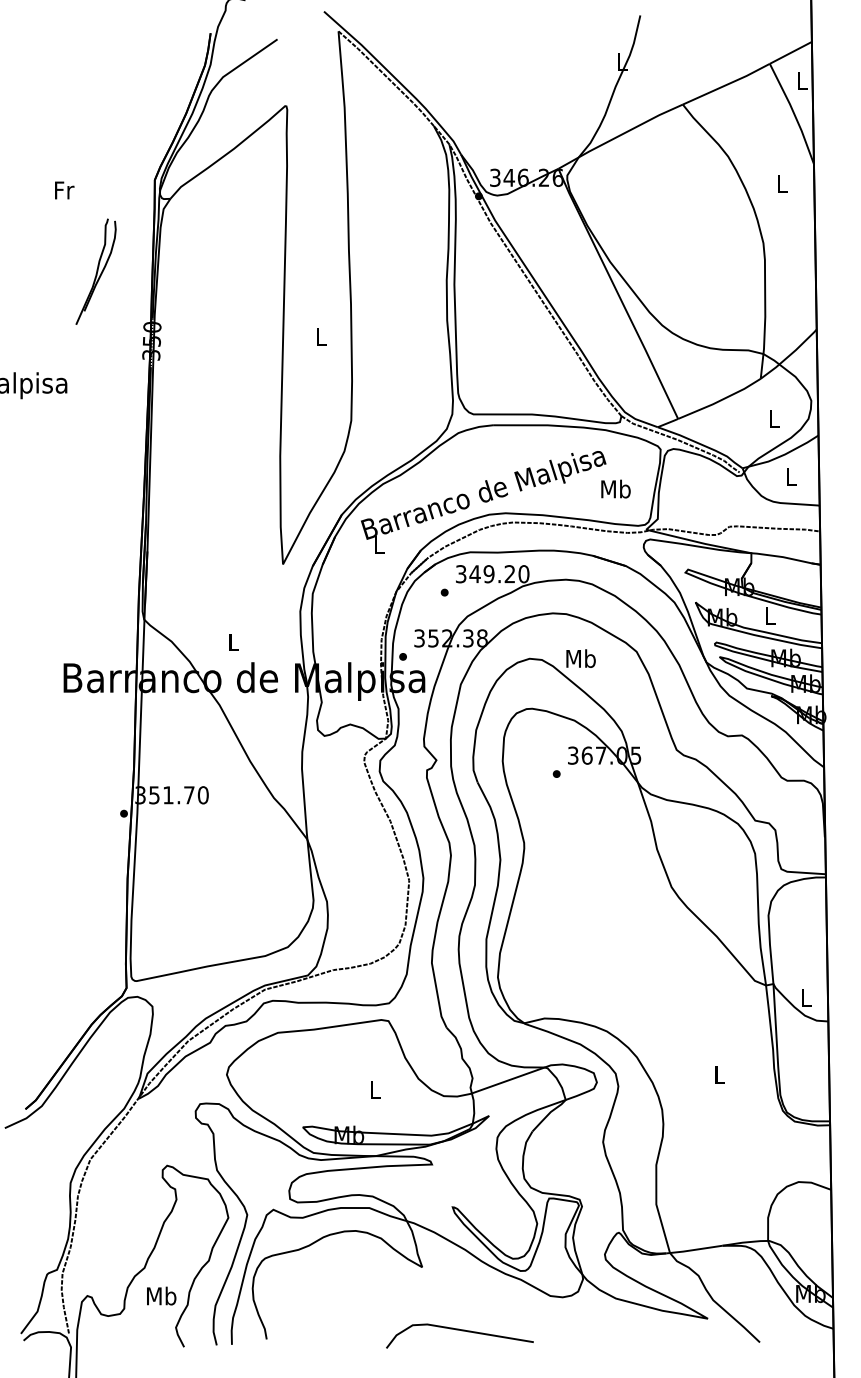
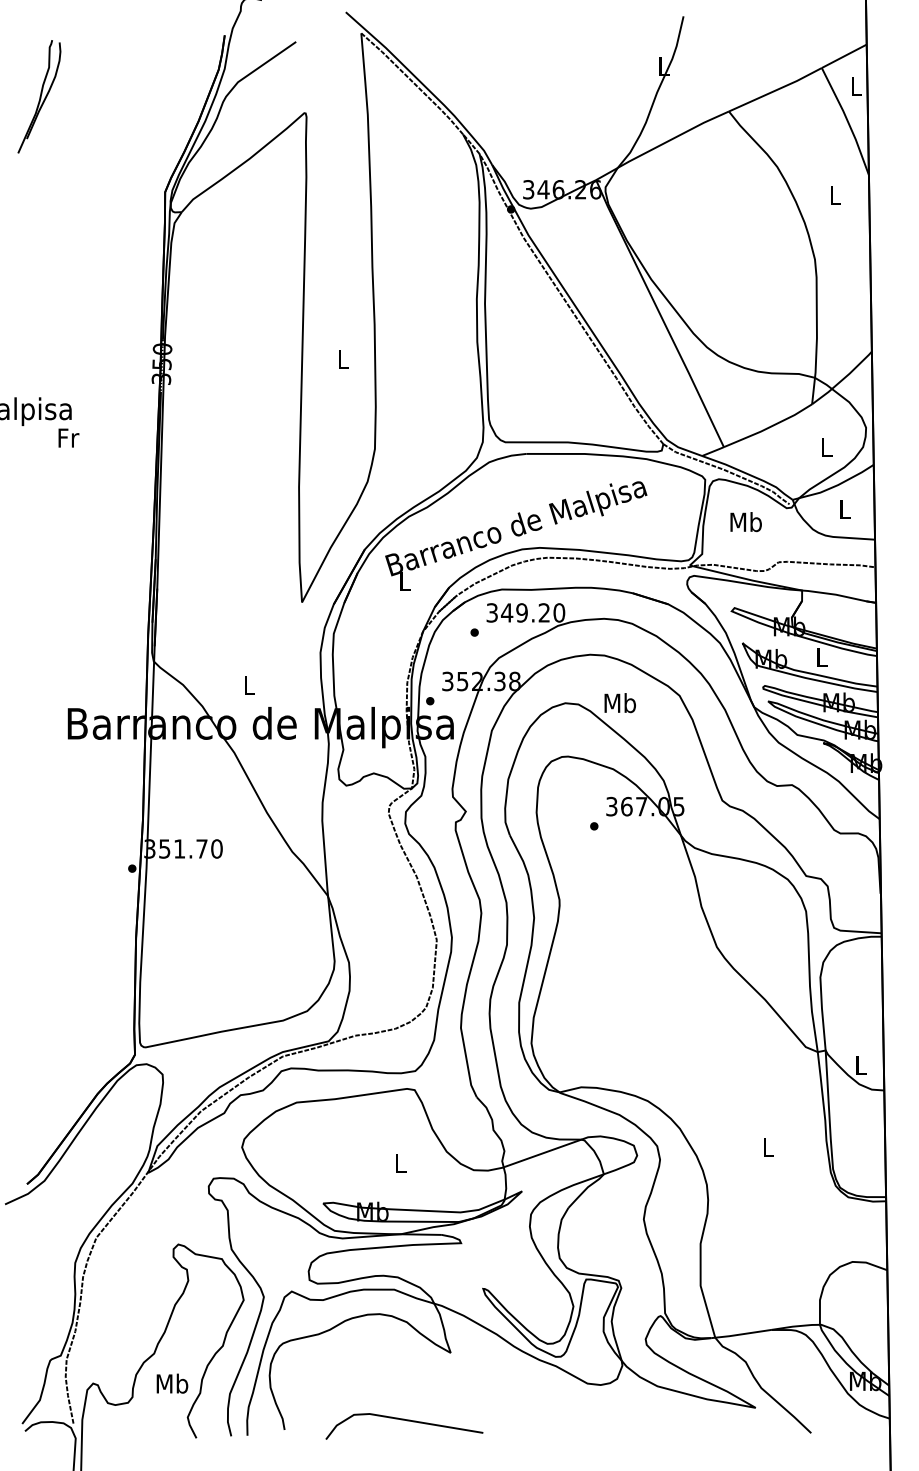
text: (64, 190) -> (68, 438), moved
part: (95, 271) -> (38, 96), moved
text: (615, 488) -> (745, 521), moved
curve: (461, 1331) -> (406, 1421), moved

